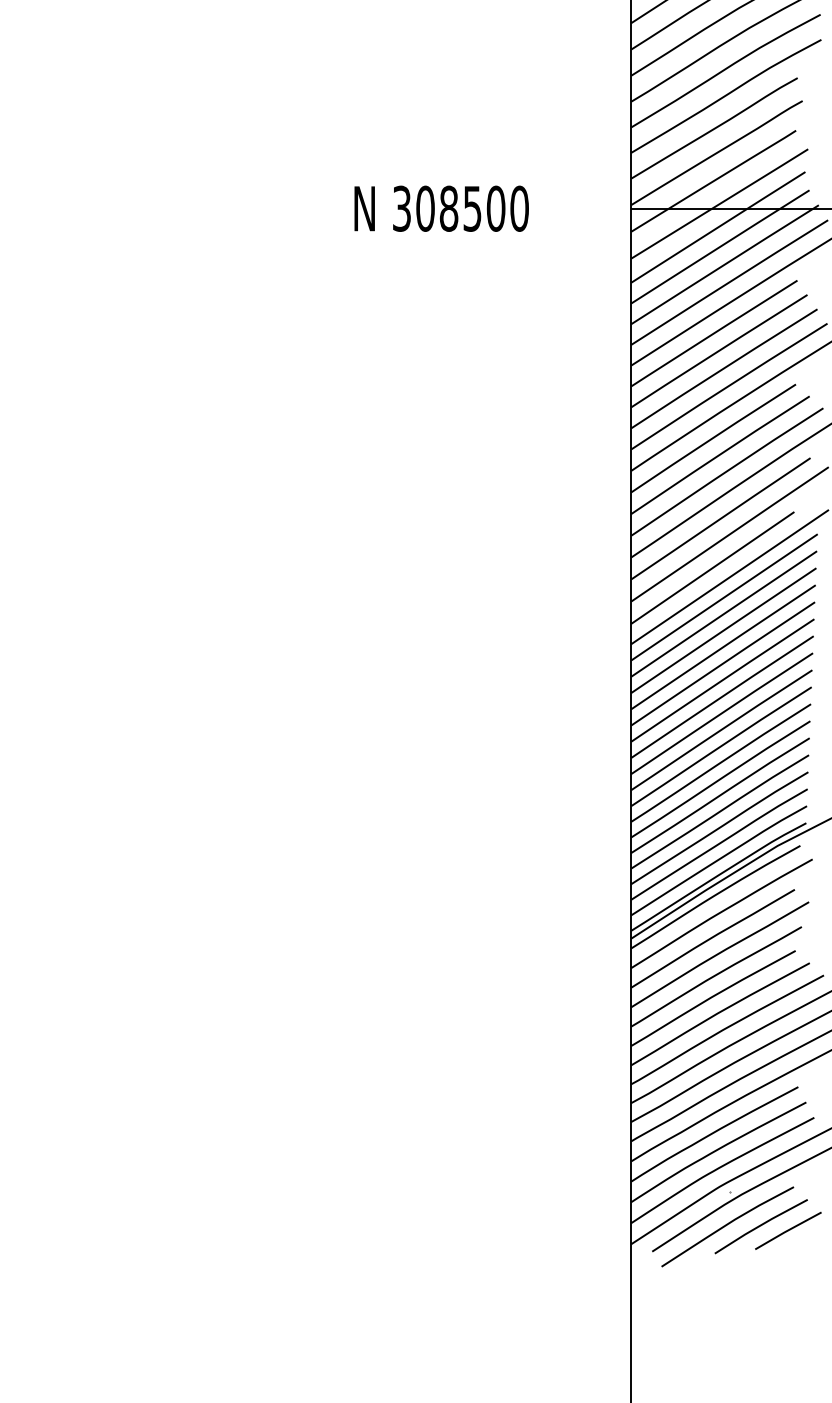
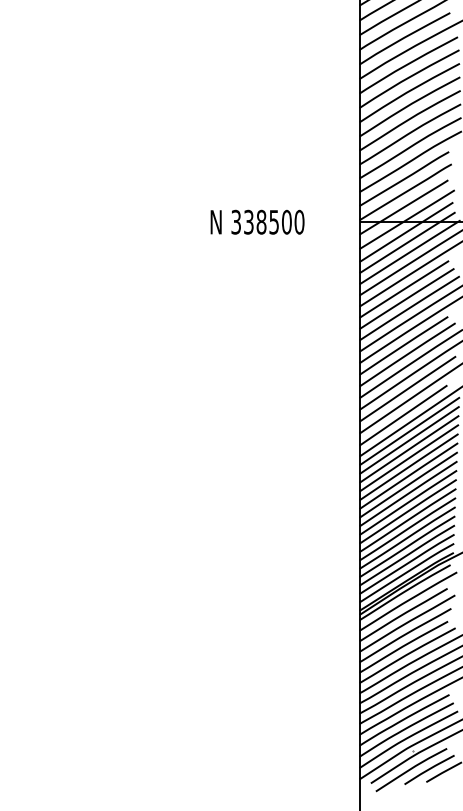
text: (424, 207) -> (248, 221), 308500 -> 338500

